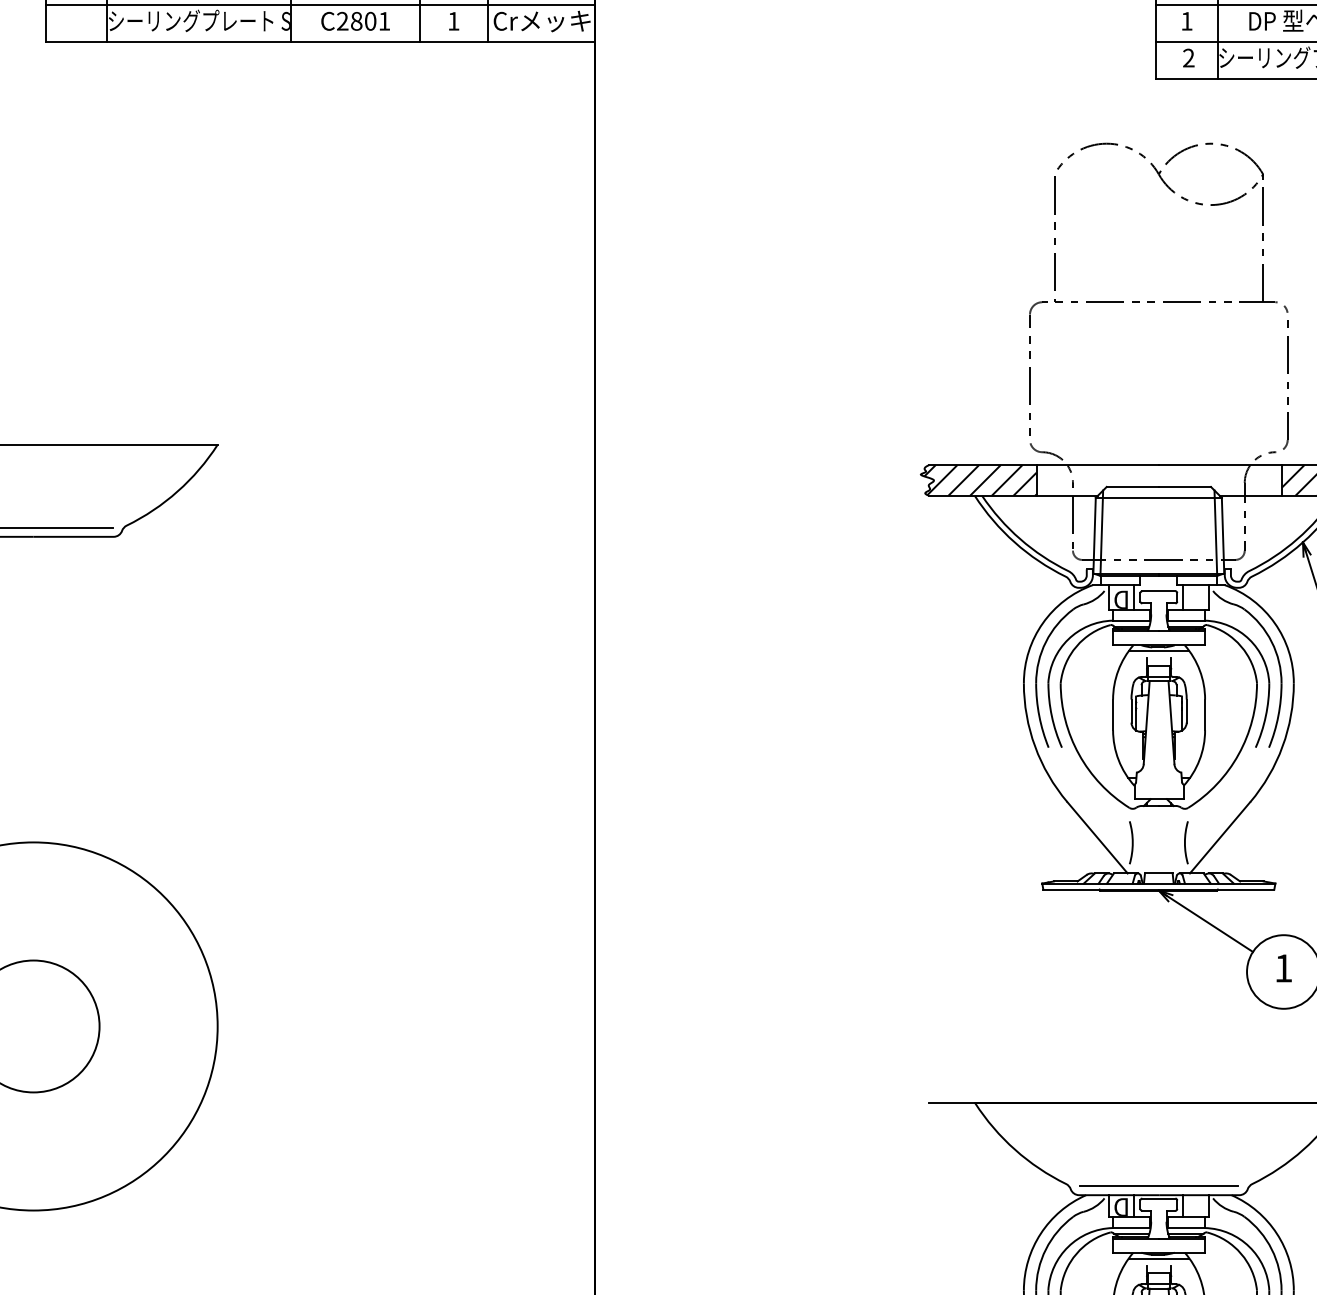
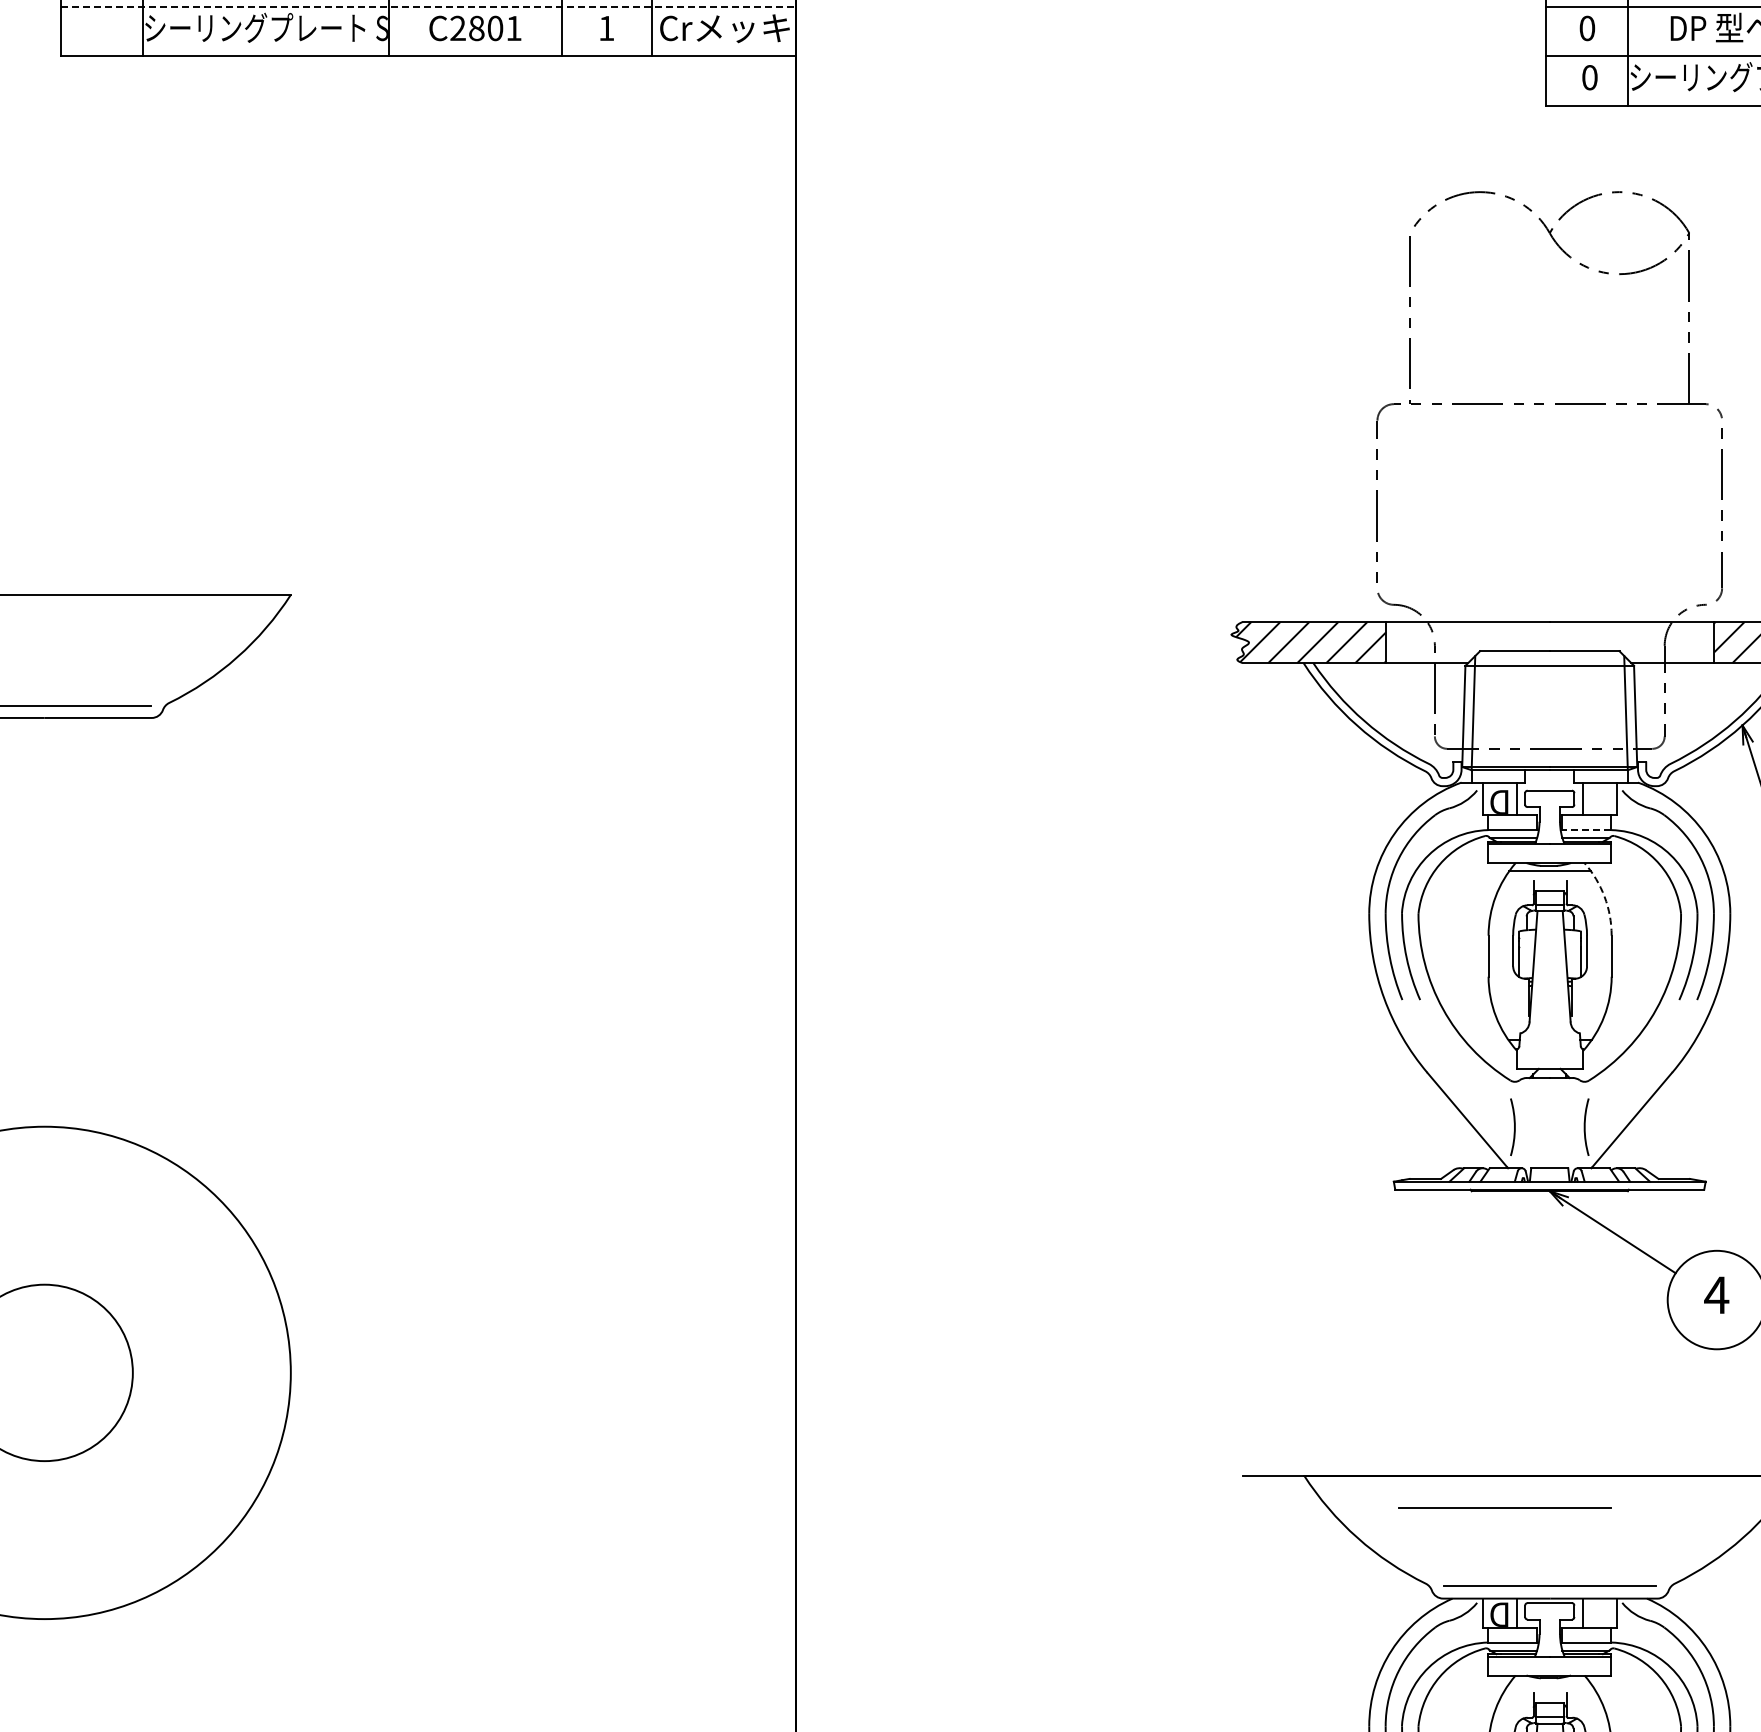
line: (320, 5) -> (428, 7), solid -> dashed
text: (1187, 21) -> (1587, 28), 1 -> 0
text: (1188, 58) -> (1589, 77), 2 -> 0
line: (1186, 620) -> (1586, 830), solid -> dashed
arc: (1199, 670) -> (1604, 896), solid -> dashed
text: (1283, 967) -> (1716, 1294), 1 -> 4
line: (1125, 1127) -> (1504, 1507), added
line: (1158, 1258) -> (1549, 1683), removed

